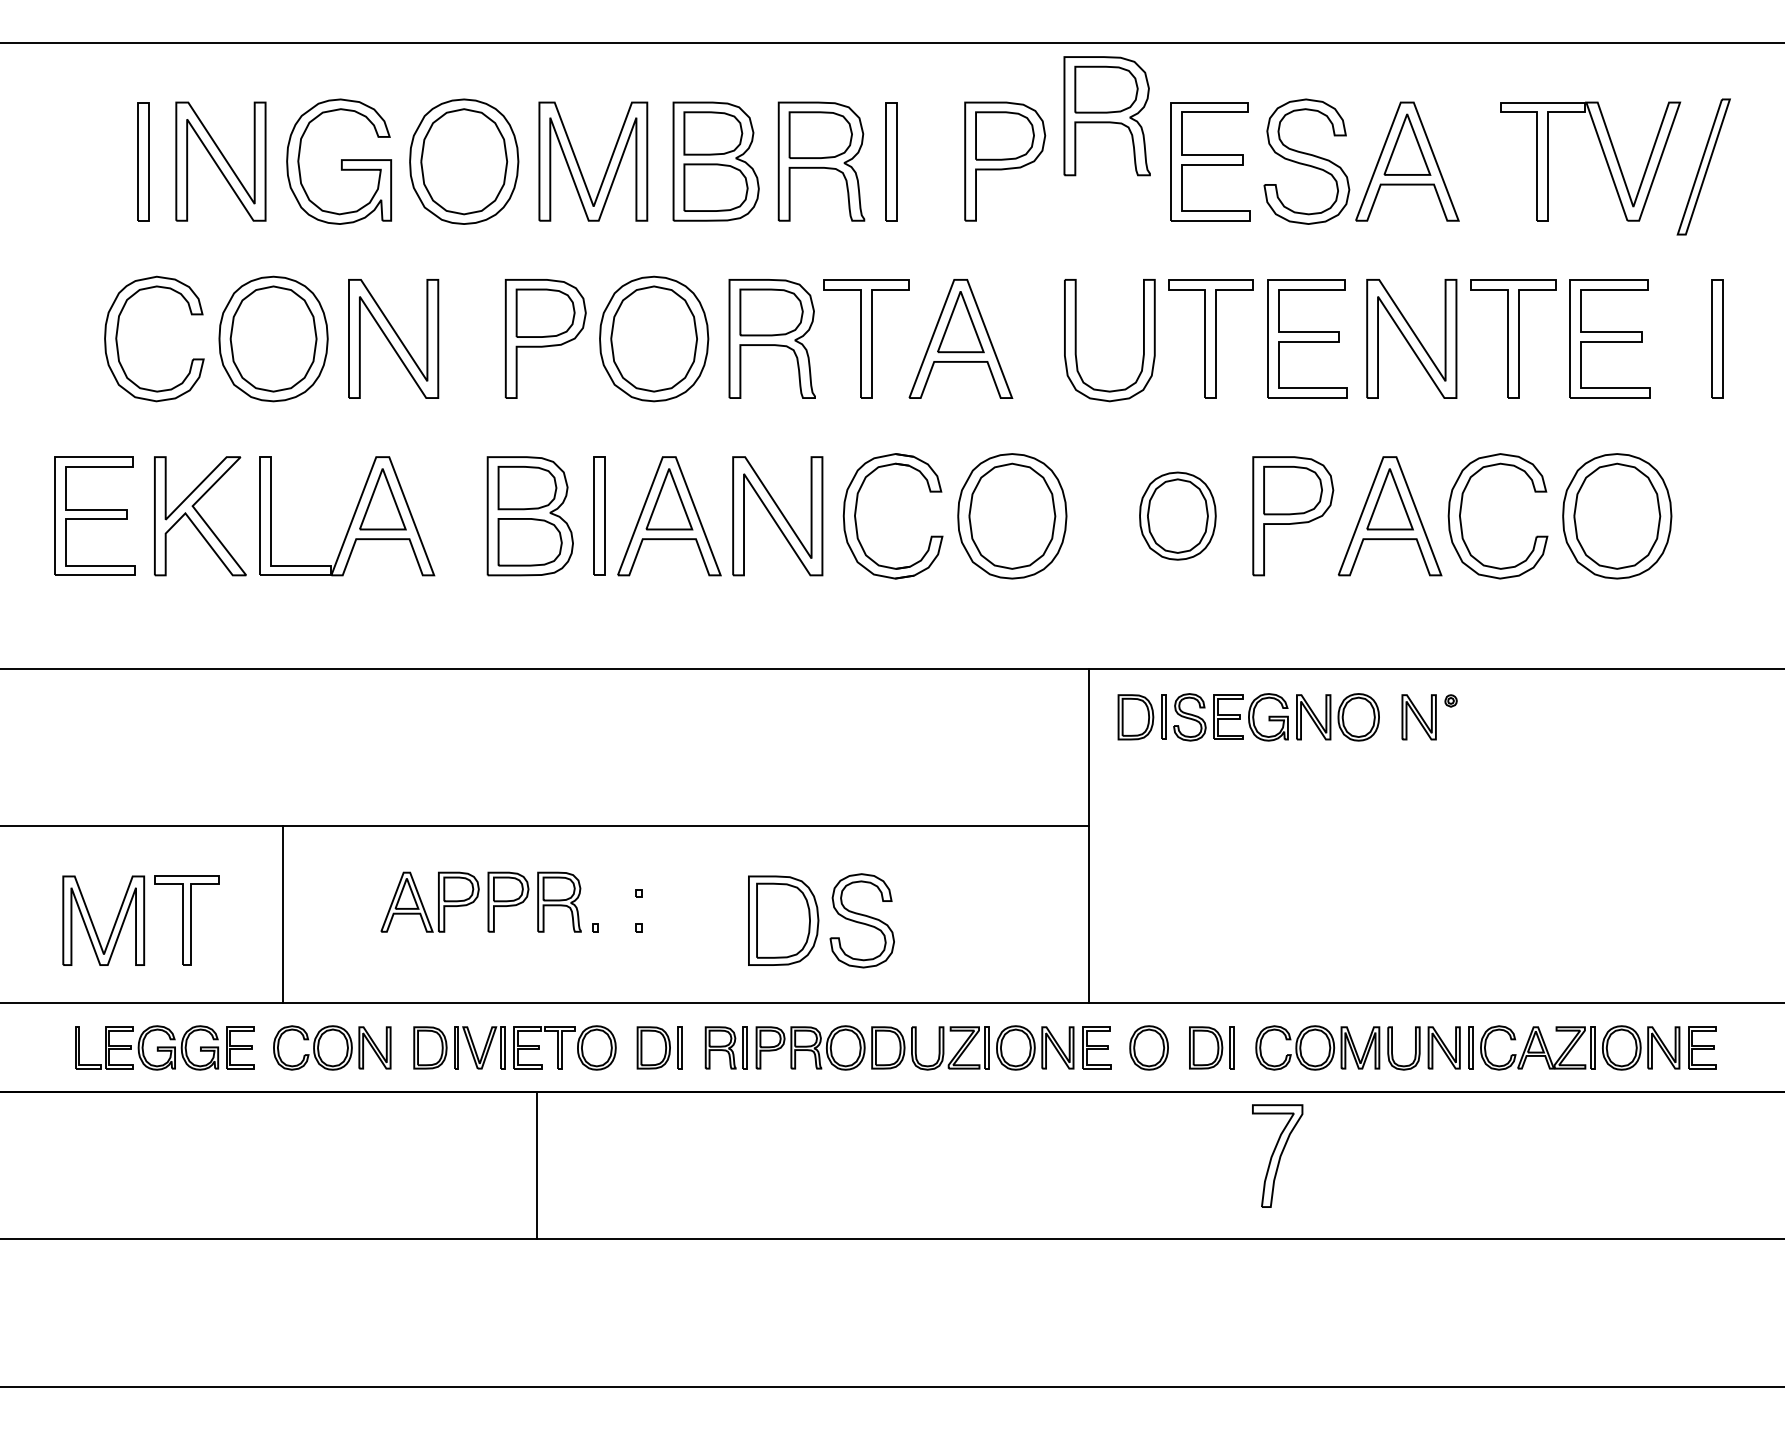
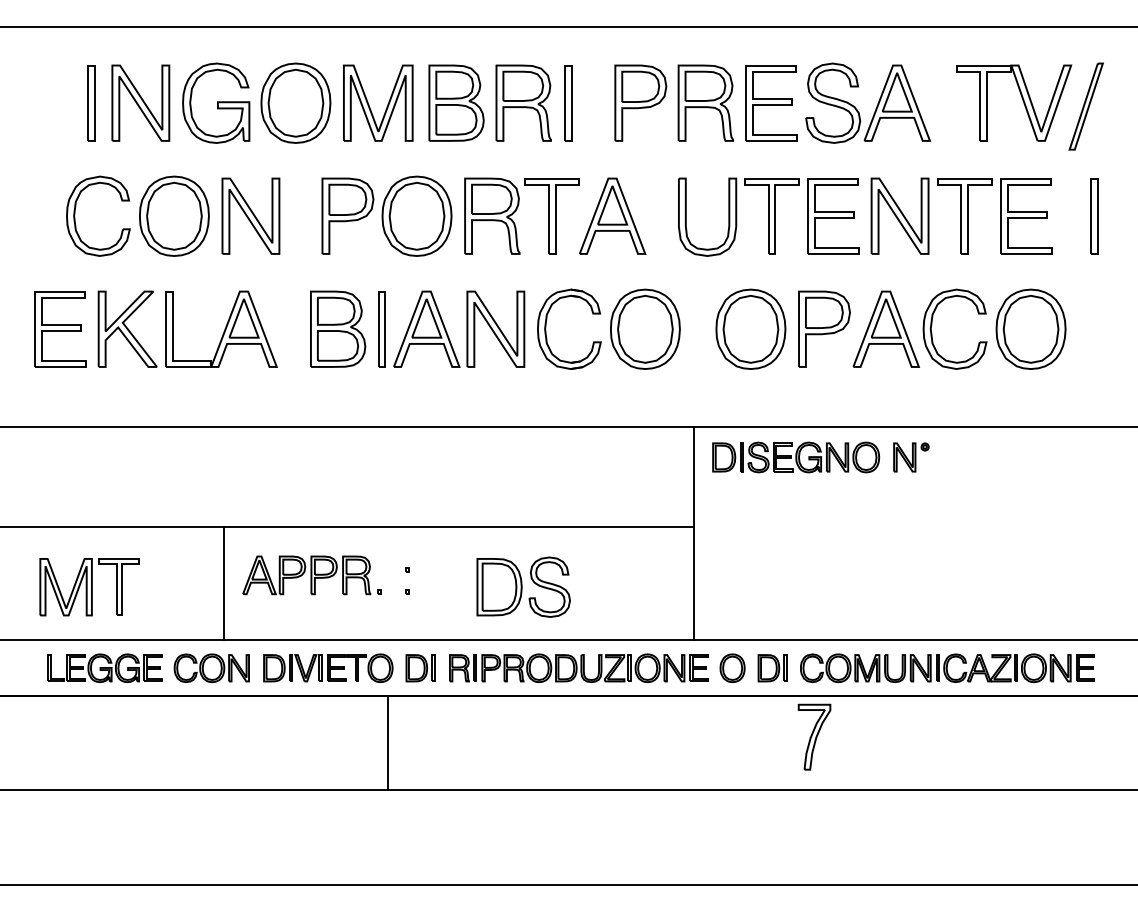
part: (1106, 115) -> (705, 102), moved
part: (1177, 515) -> (750, 328), size x1.43
line: (283, 913) -> (224, 582), moved
line: (537, 1165) -> (388, 743), moved

